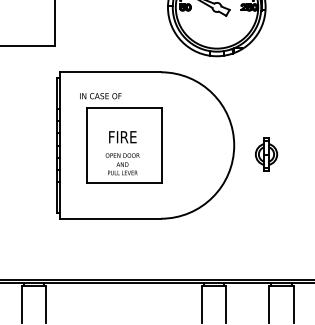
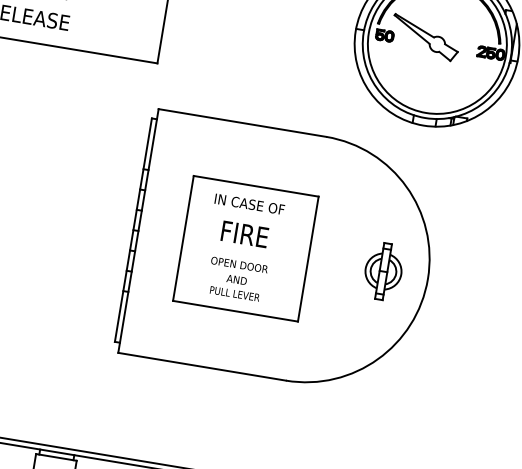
text: (100, 96) -> (249, 204), moved
part: (266, 154) -> (383, 271), moved

